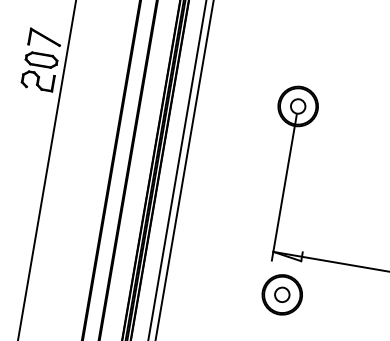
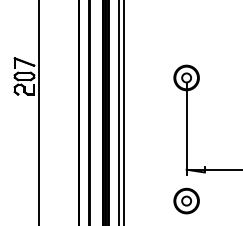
part: (282, 293) -> (186, 200), moved

